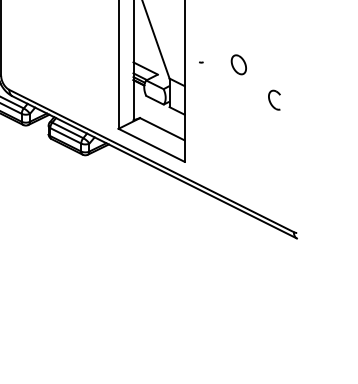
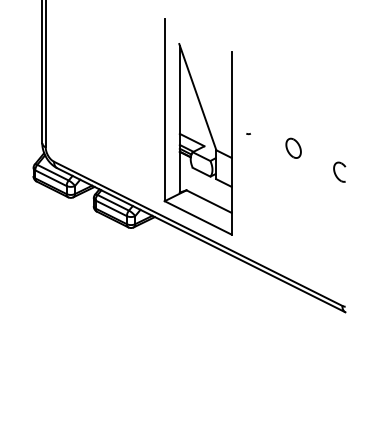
part: (238, 63) -> (293, 147), moved
part: (274, 99) -> (339, 171), moved

